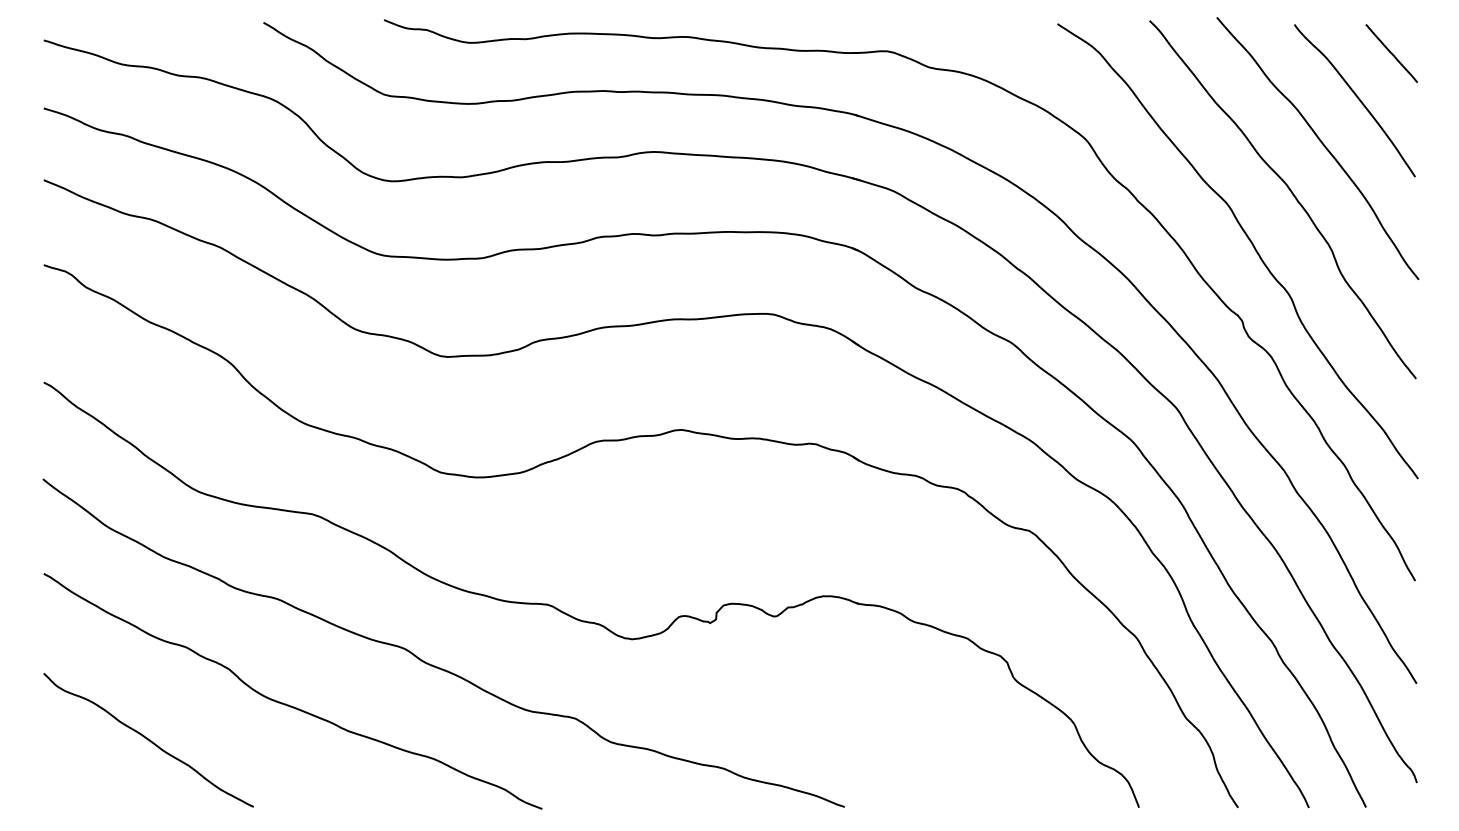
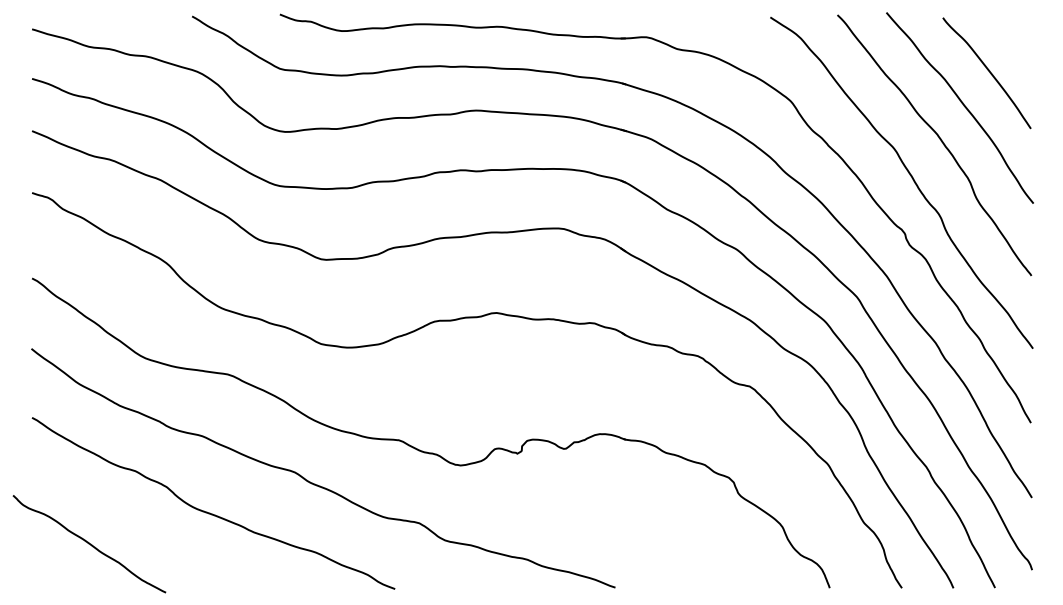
line: (1391, 53) -> (1013, 38), removed
curve: (148, 740) -> (89, 544), moved

